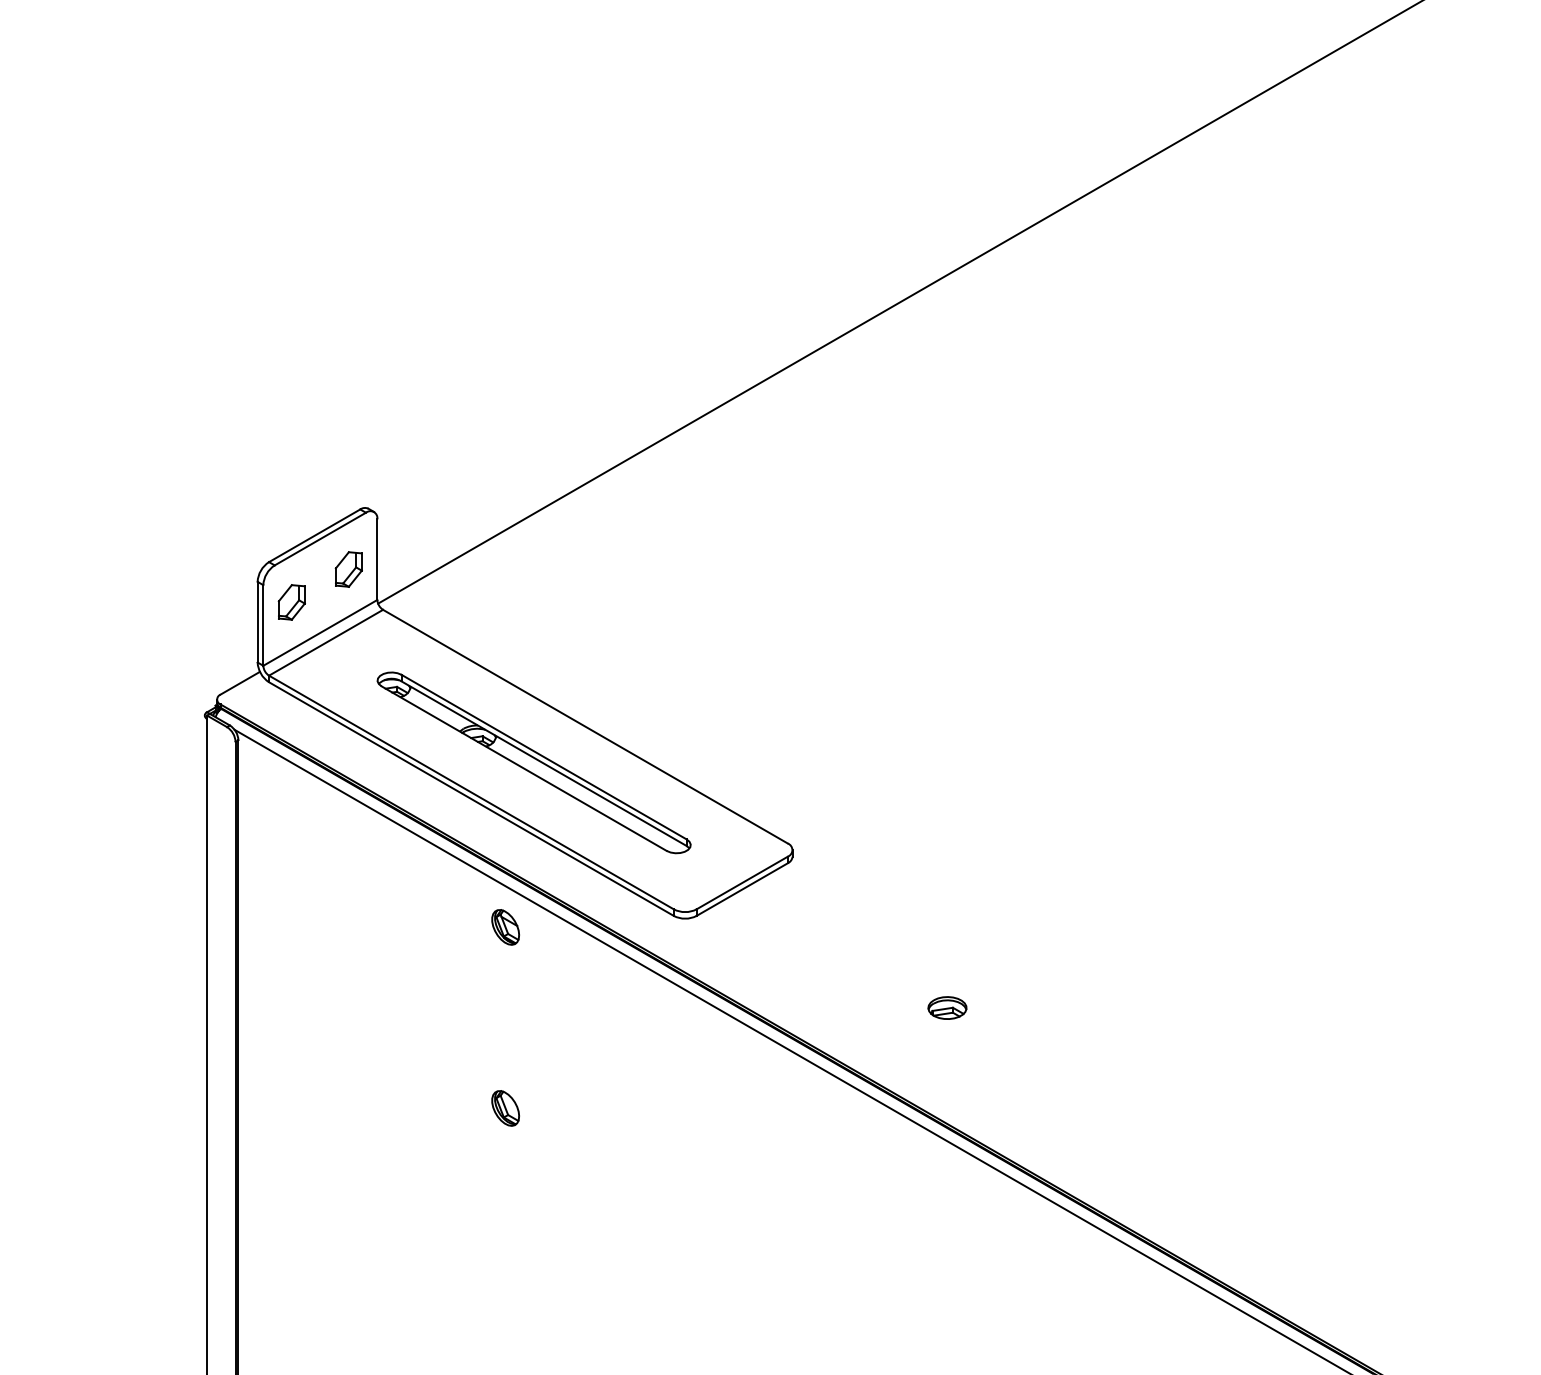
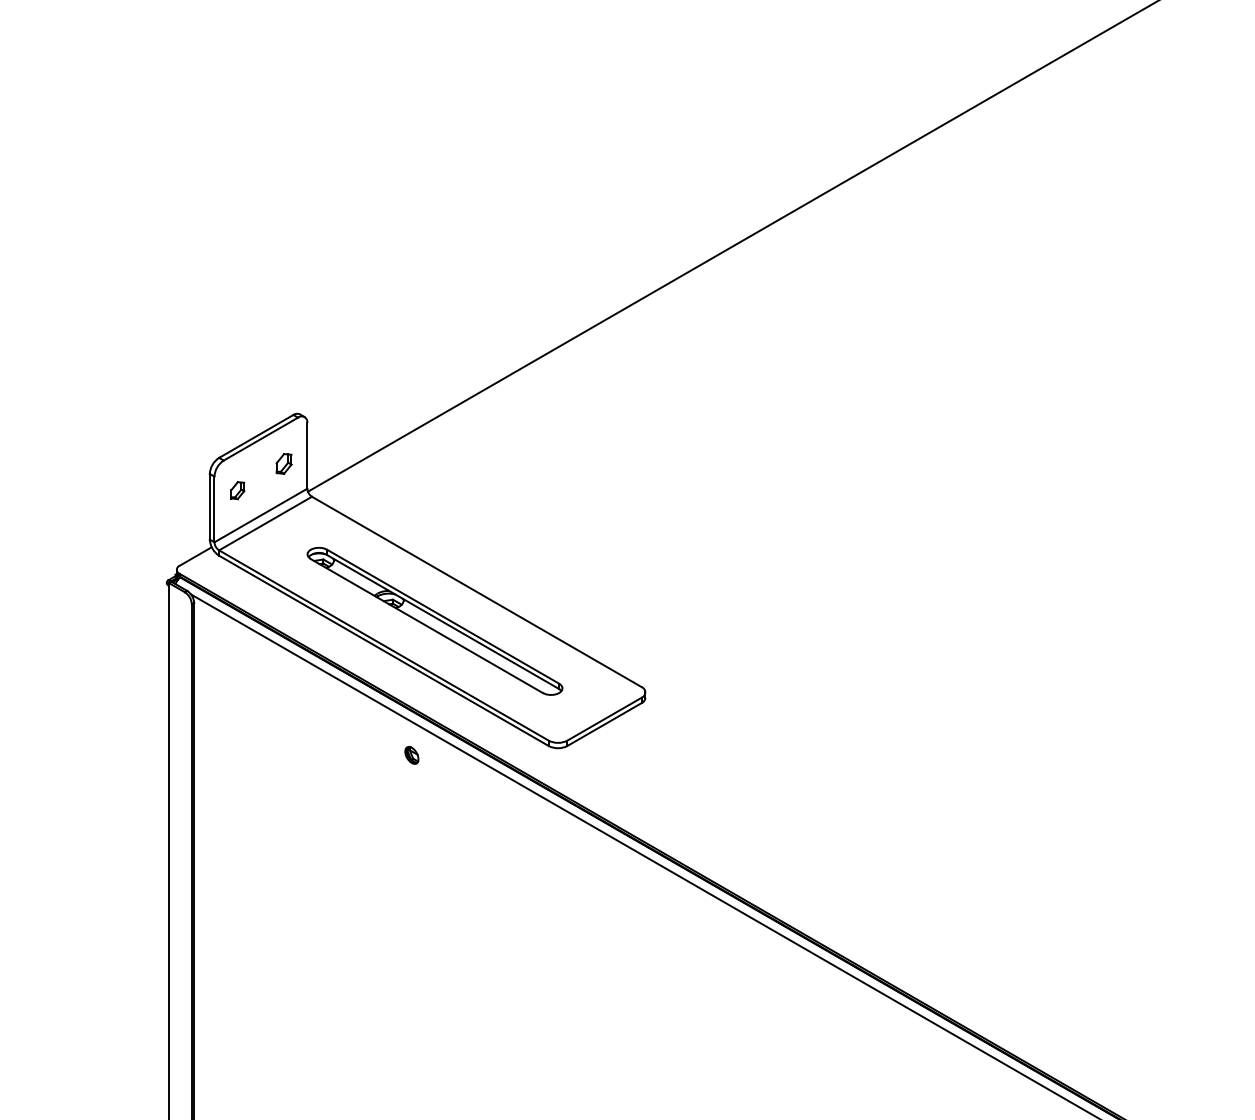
part: (348, 569) -> (283, 463), size x0.7
part: (291, 602) -> (237, 490), size x0.6
part: (505, 927) -> (411, 755), size x0.6
part: (947, 1007) -> (771, 820), removed
part: (505, 1108) -> (411, 902), removed

